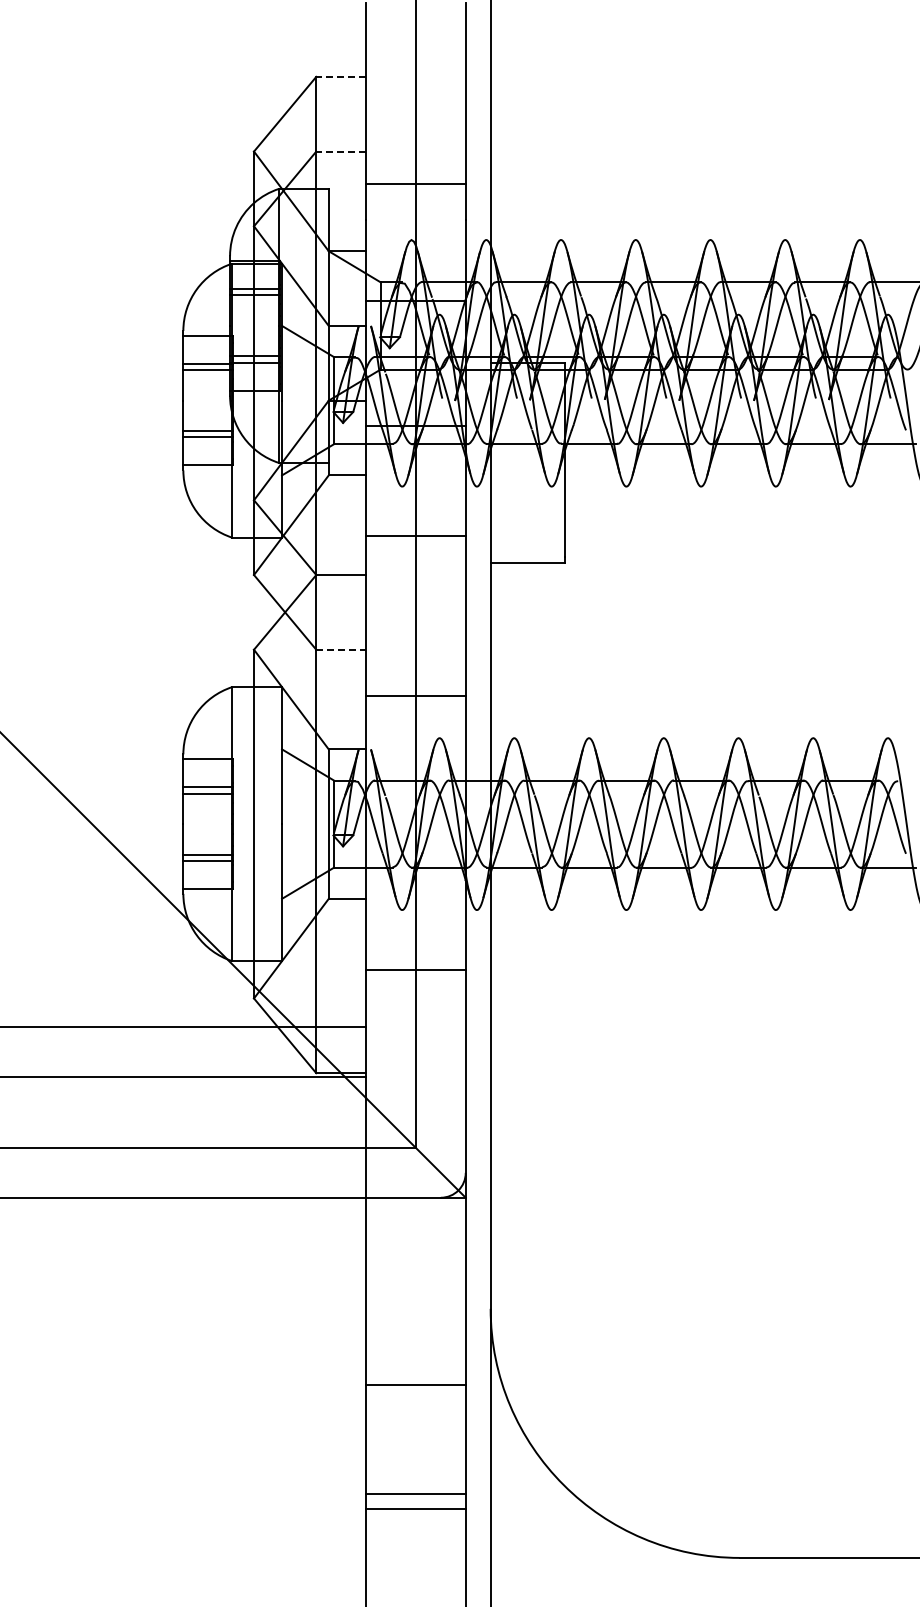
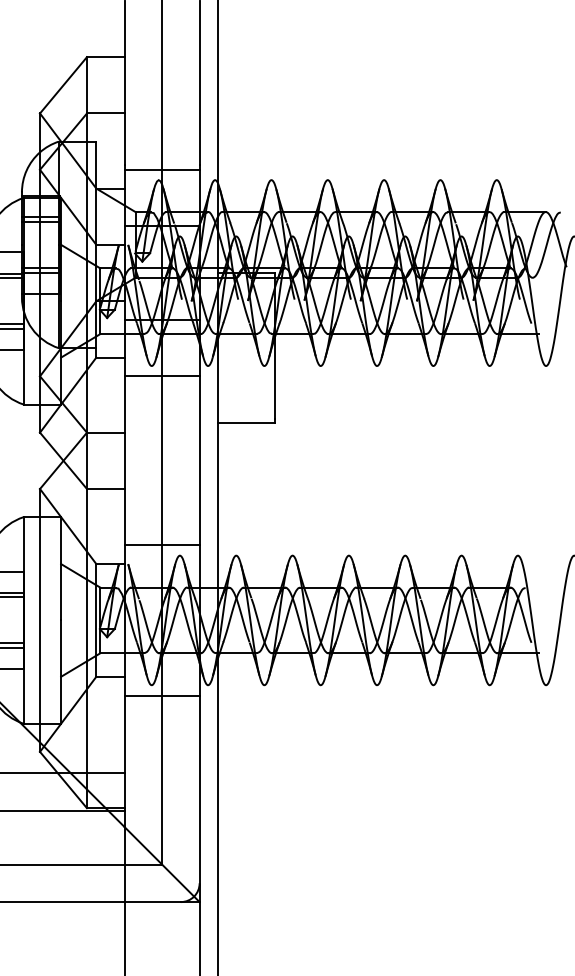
line: (341, 76) -> (105, 56), dashed -> solid
line: (341, 151) -> (105, 113), dashed -> solid
line: (415, 184) -> (161, 169), moved
line: (415, 536) -> (161, 376), moved
line: (341, 649) -> (105, 488), dashed -> solid
line: (415, 696) -> (161, 545), moved
line: (415, 969) -> (161, 695), moved

